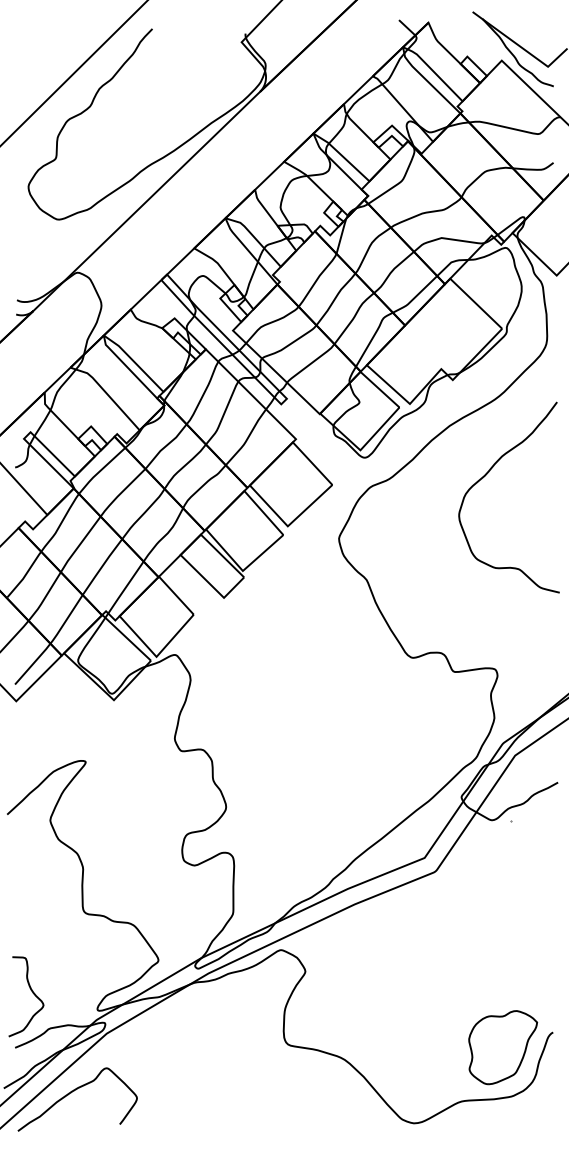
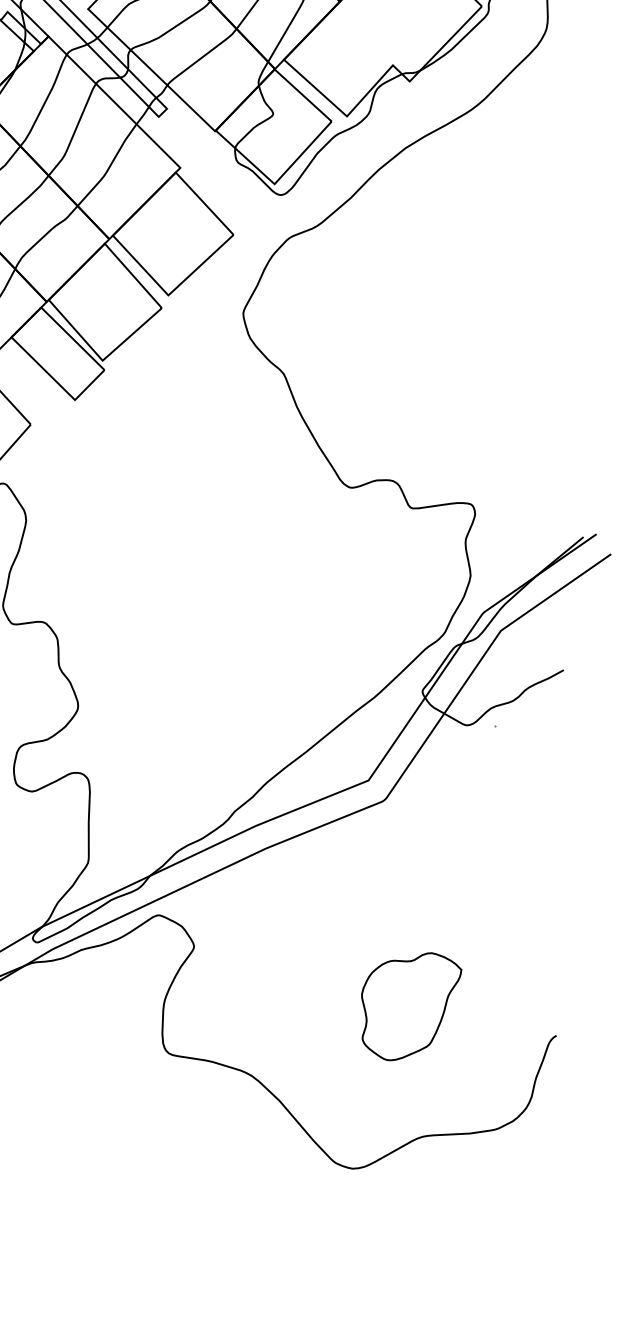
curve: (486, 475) -> (459, 221), removed
part: (503, 1047) -> (412, 1006), moved

